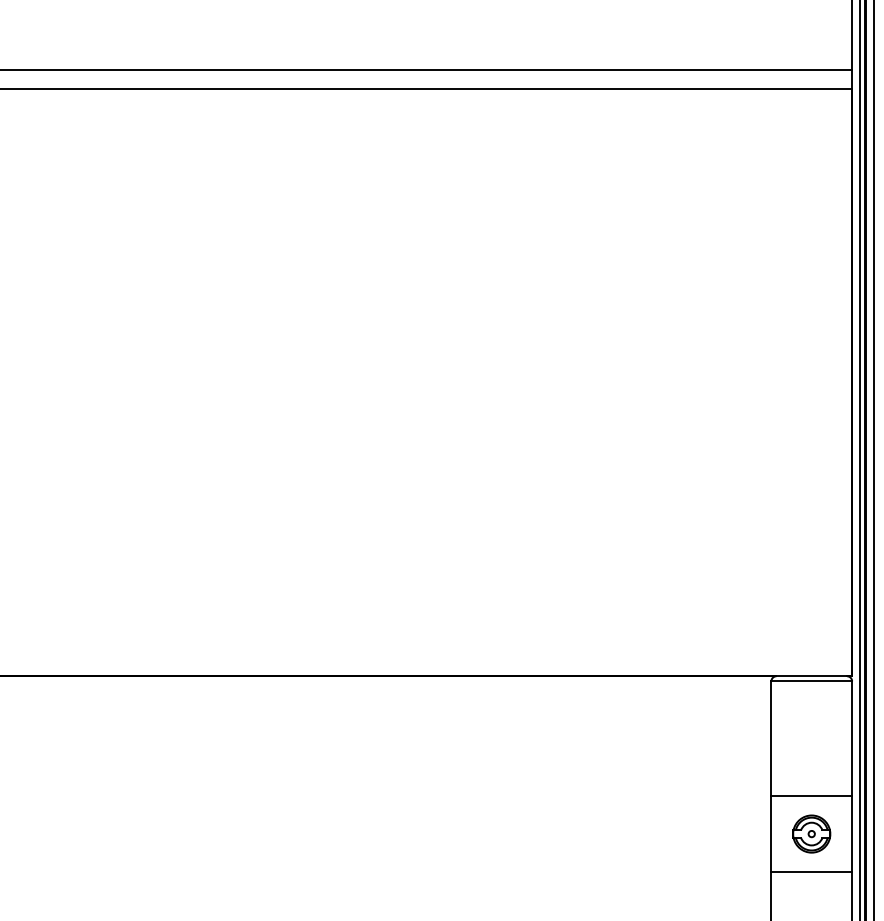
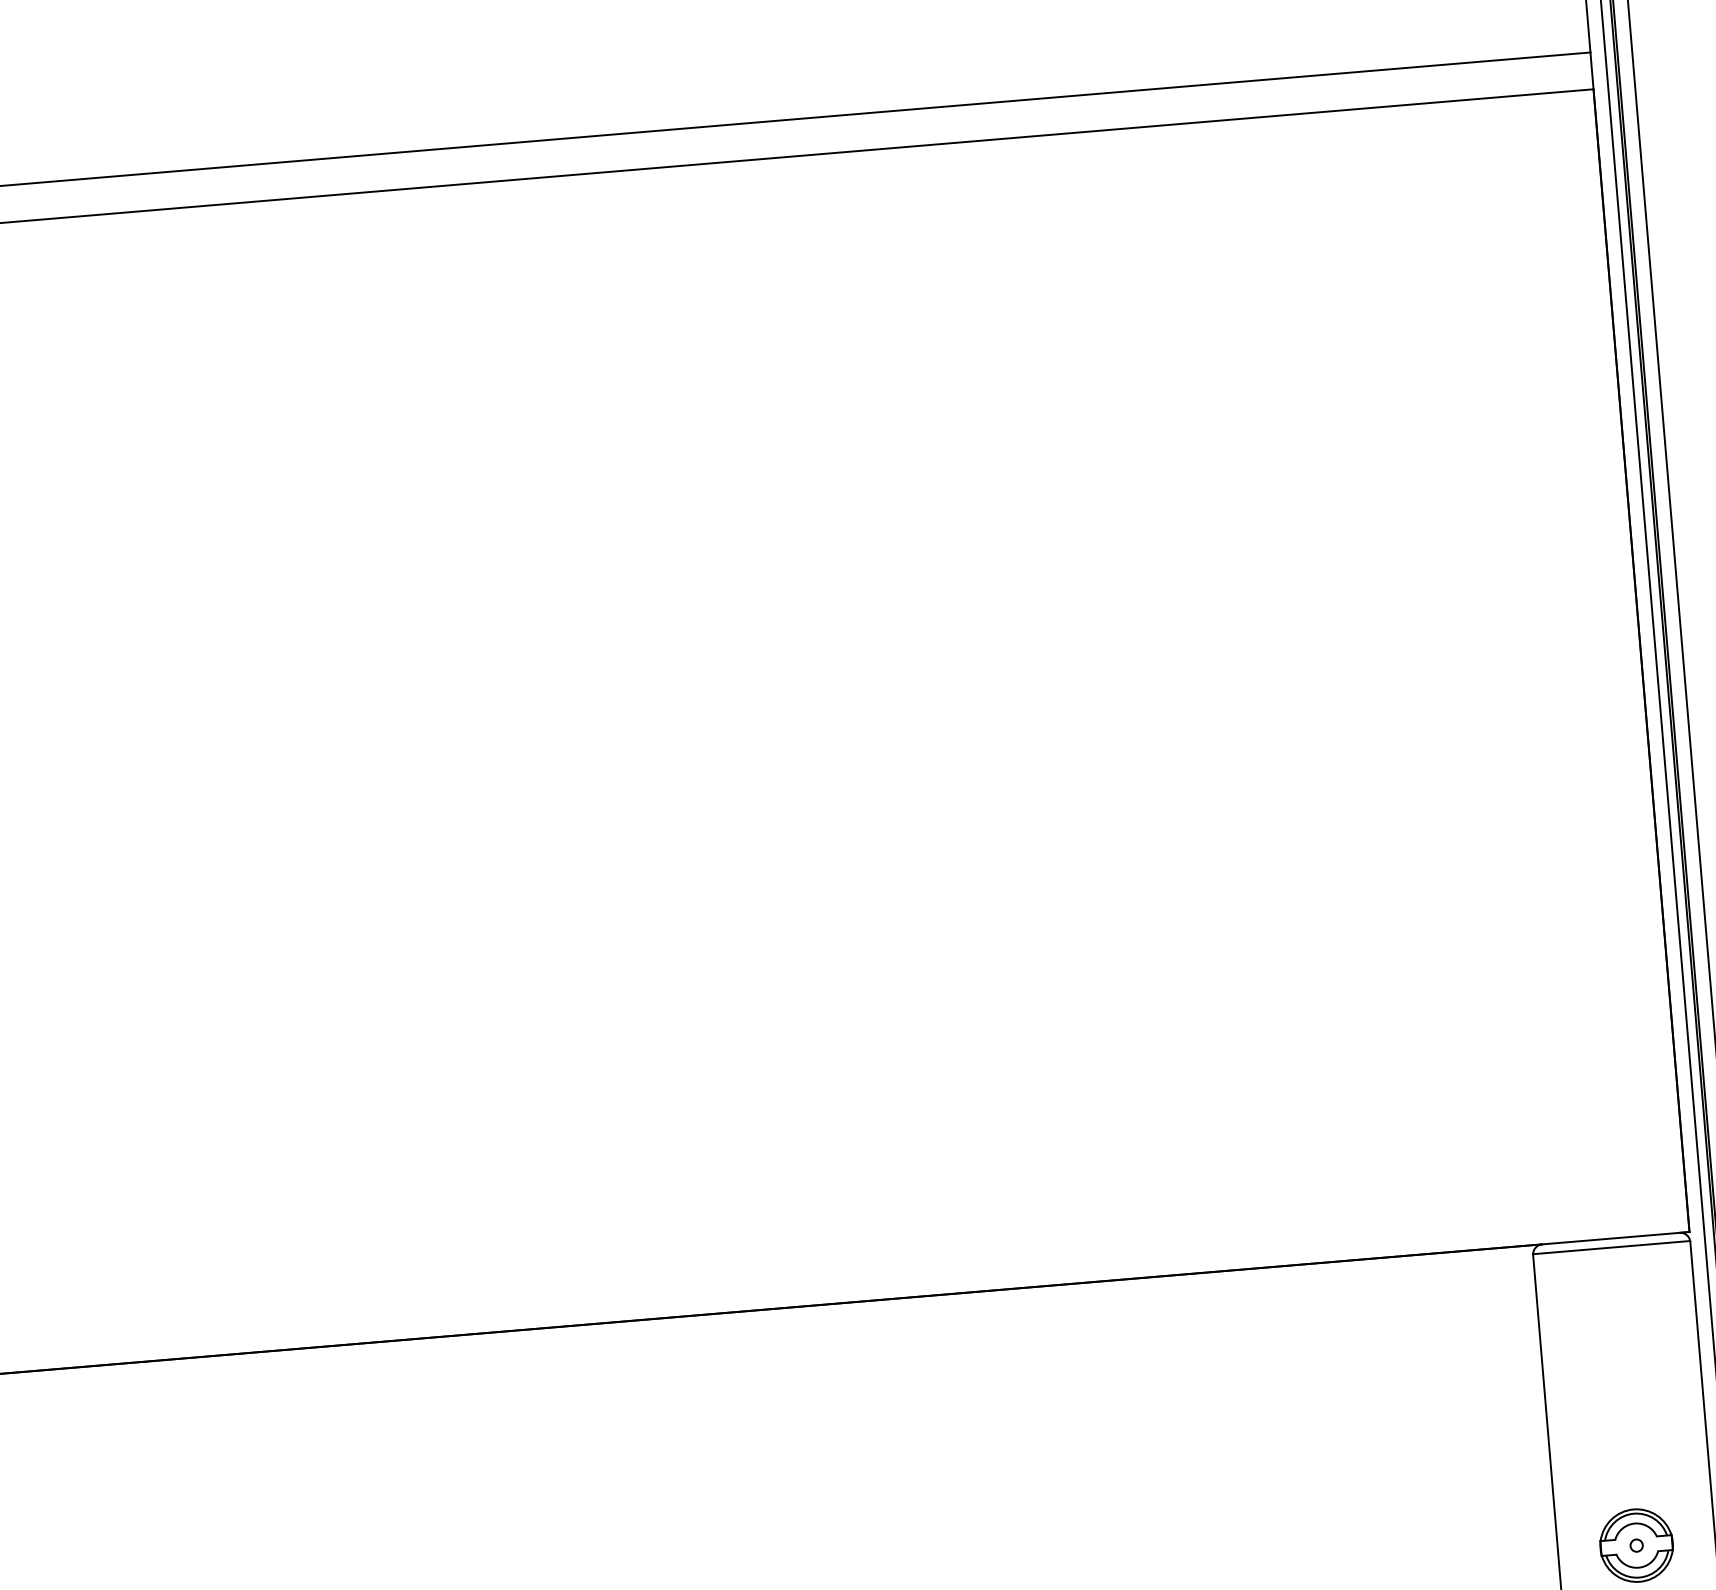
line: (811, 796) -> (1630, 1472), removed

